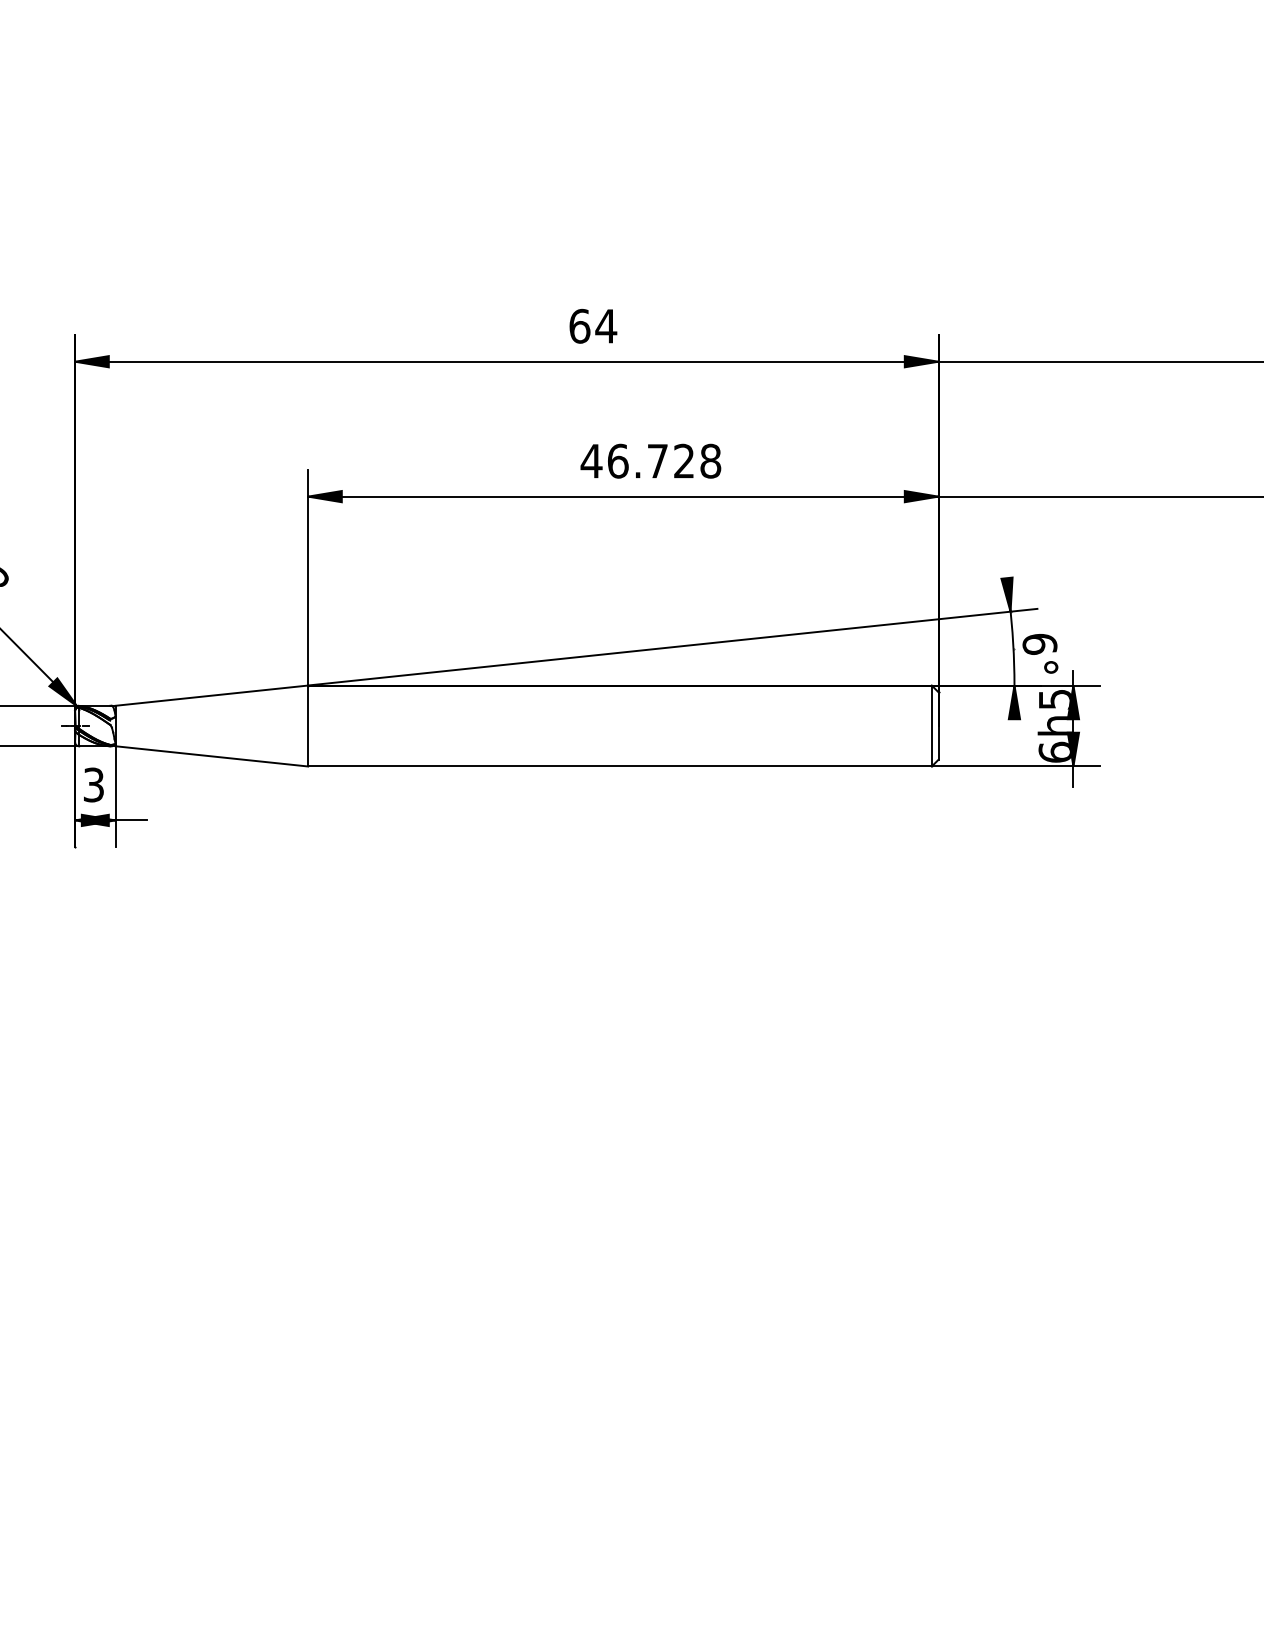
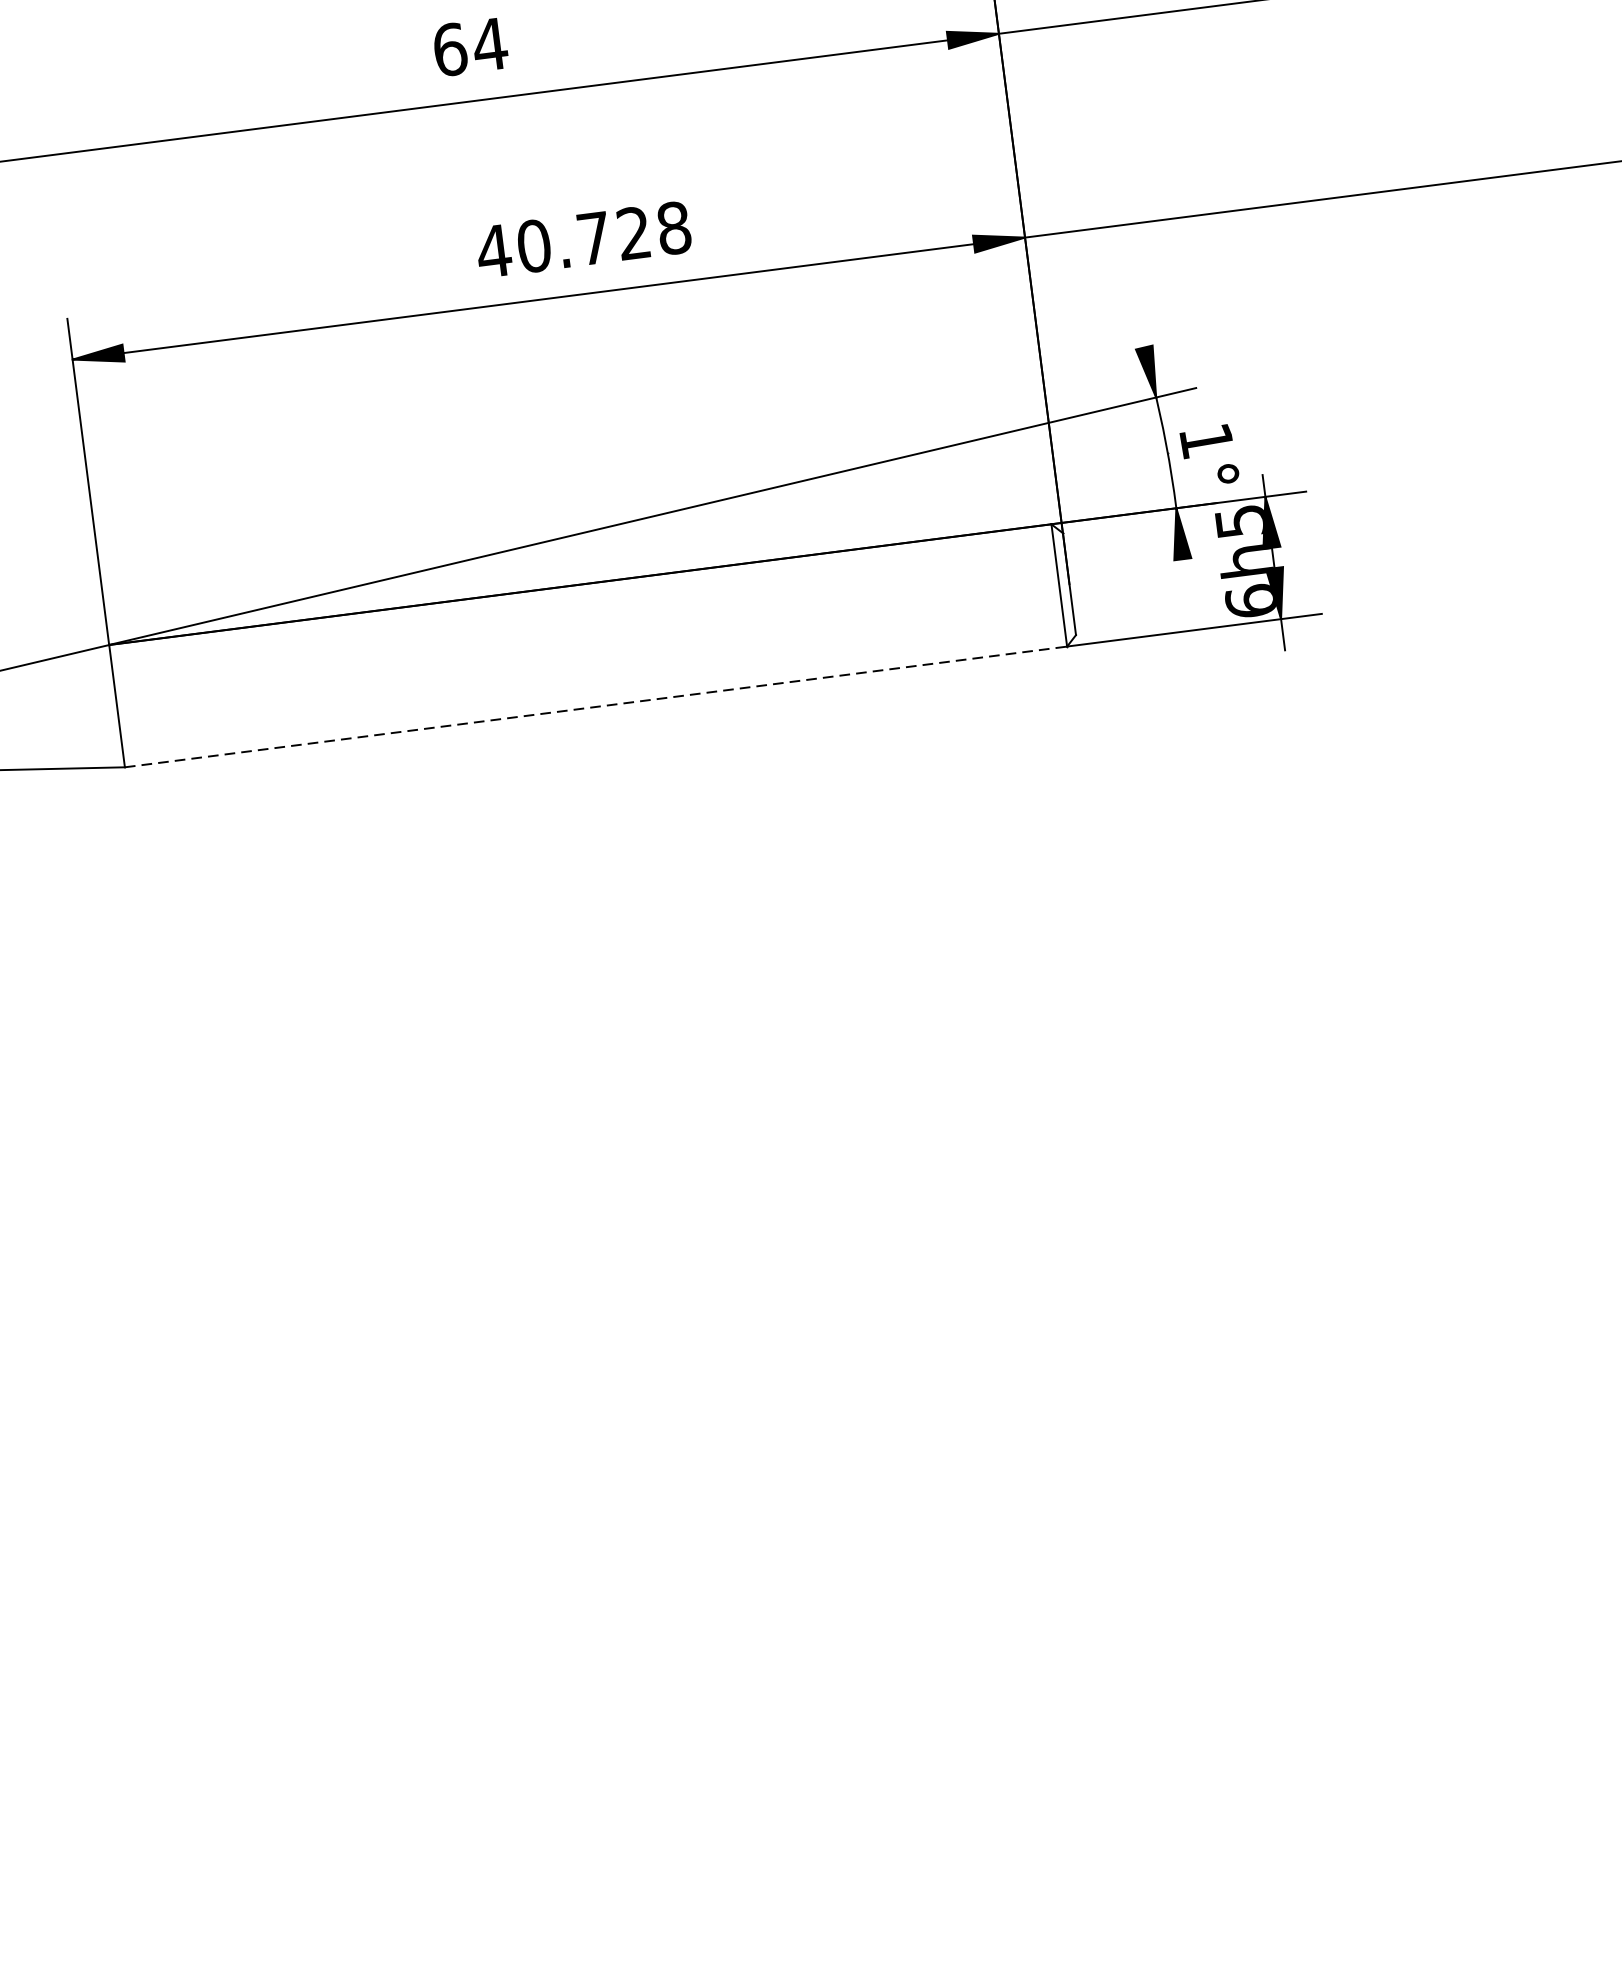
text: (617, 460) -> (533, 245), 46.728 -> 40.728
text: (1039, 644) -> (1206, 441), 6° -> 1°
line: (619, 766) -> (595, 707), solid -> dashed

